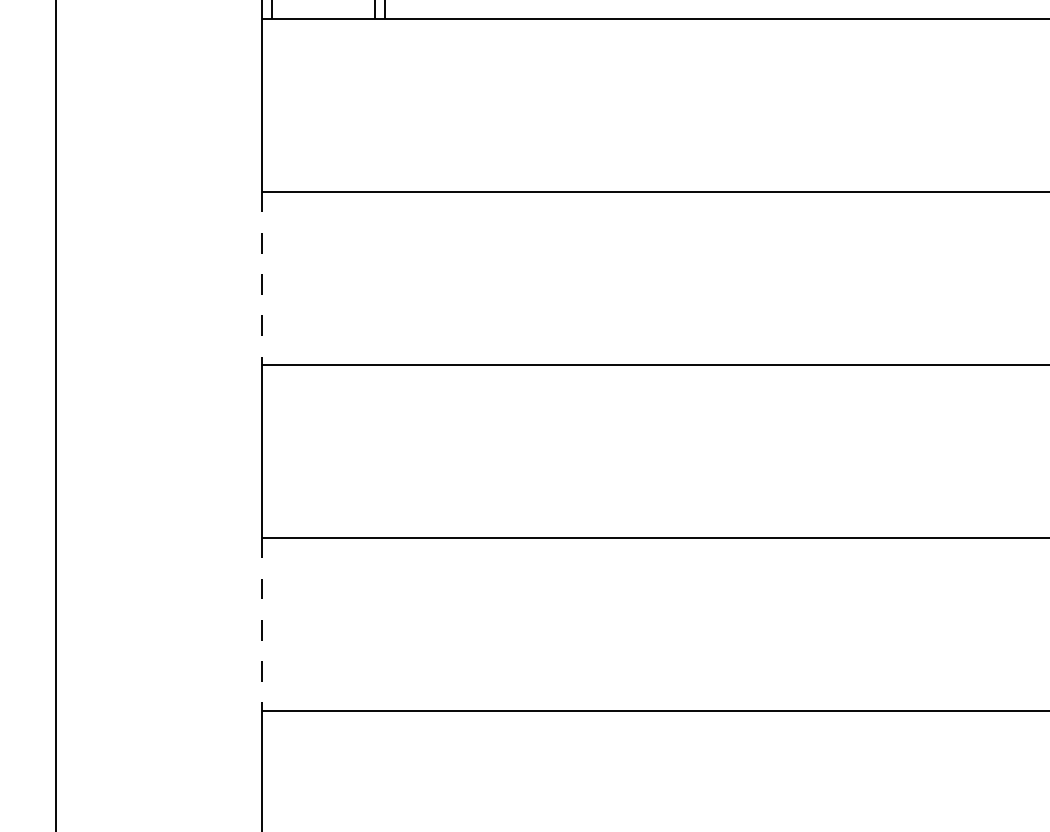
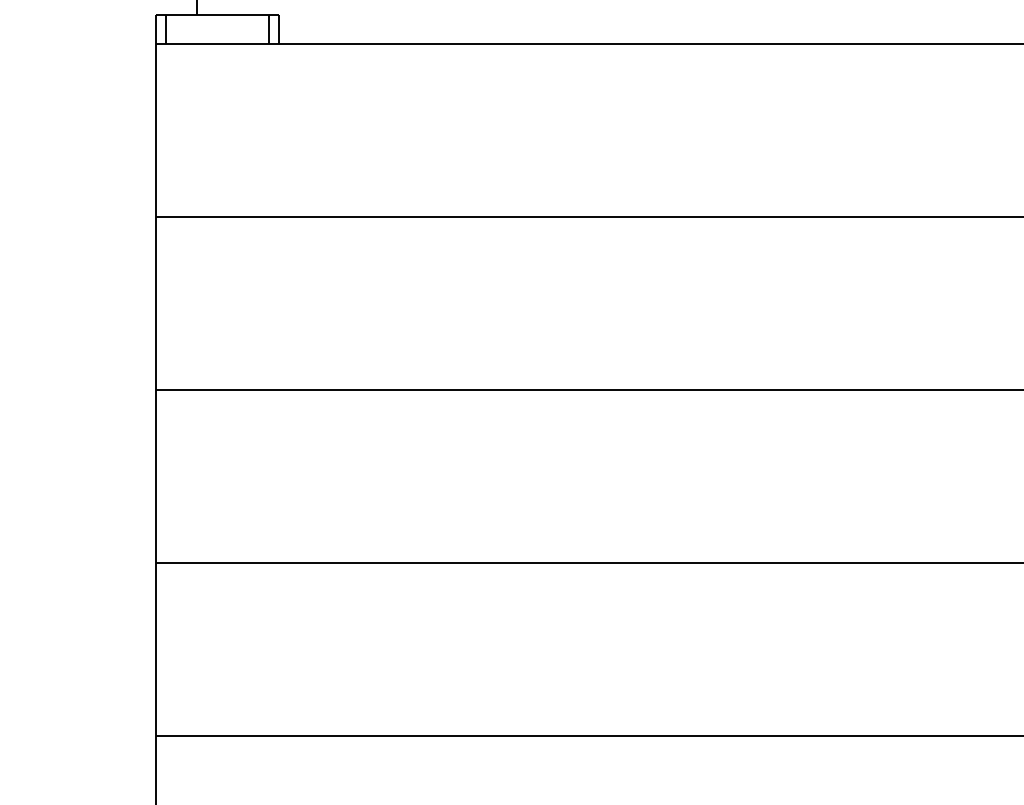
line: (261, 278) -> (155, 303), dashed -> solid
line: (261, 624) -> (155, 649), dashed -> solid

